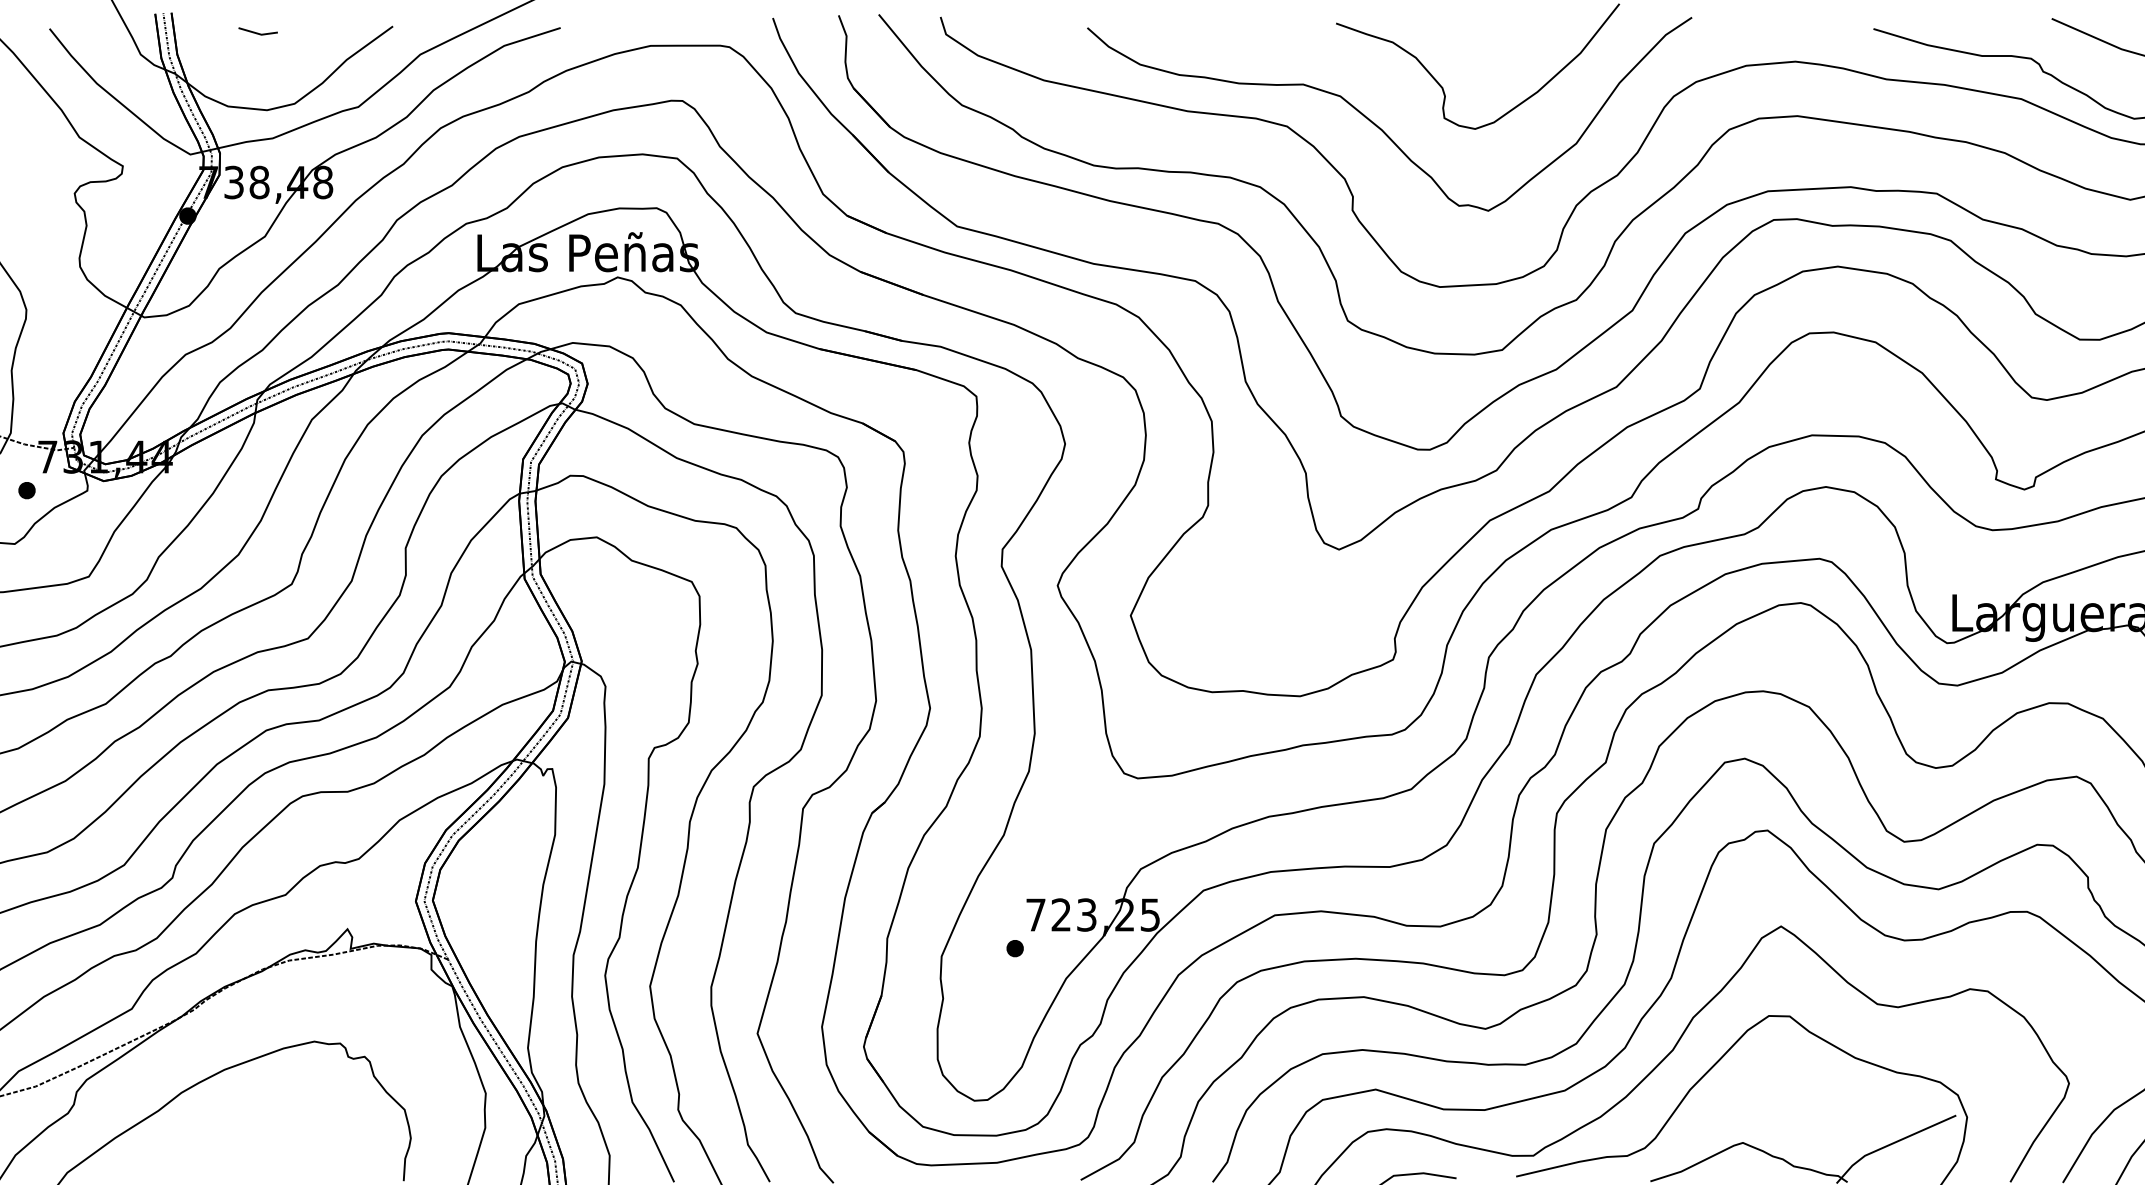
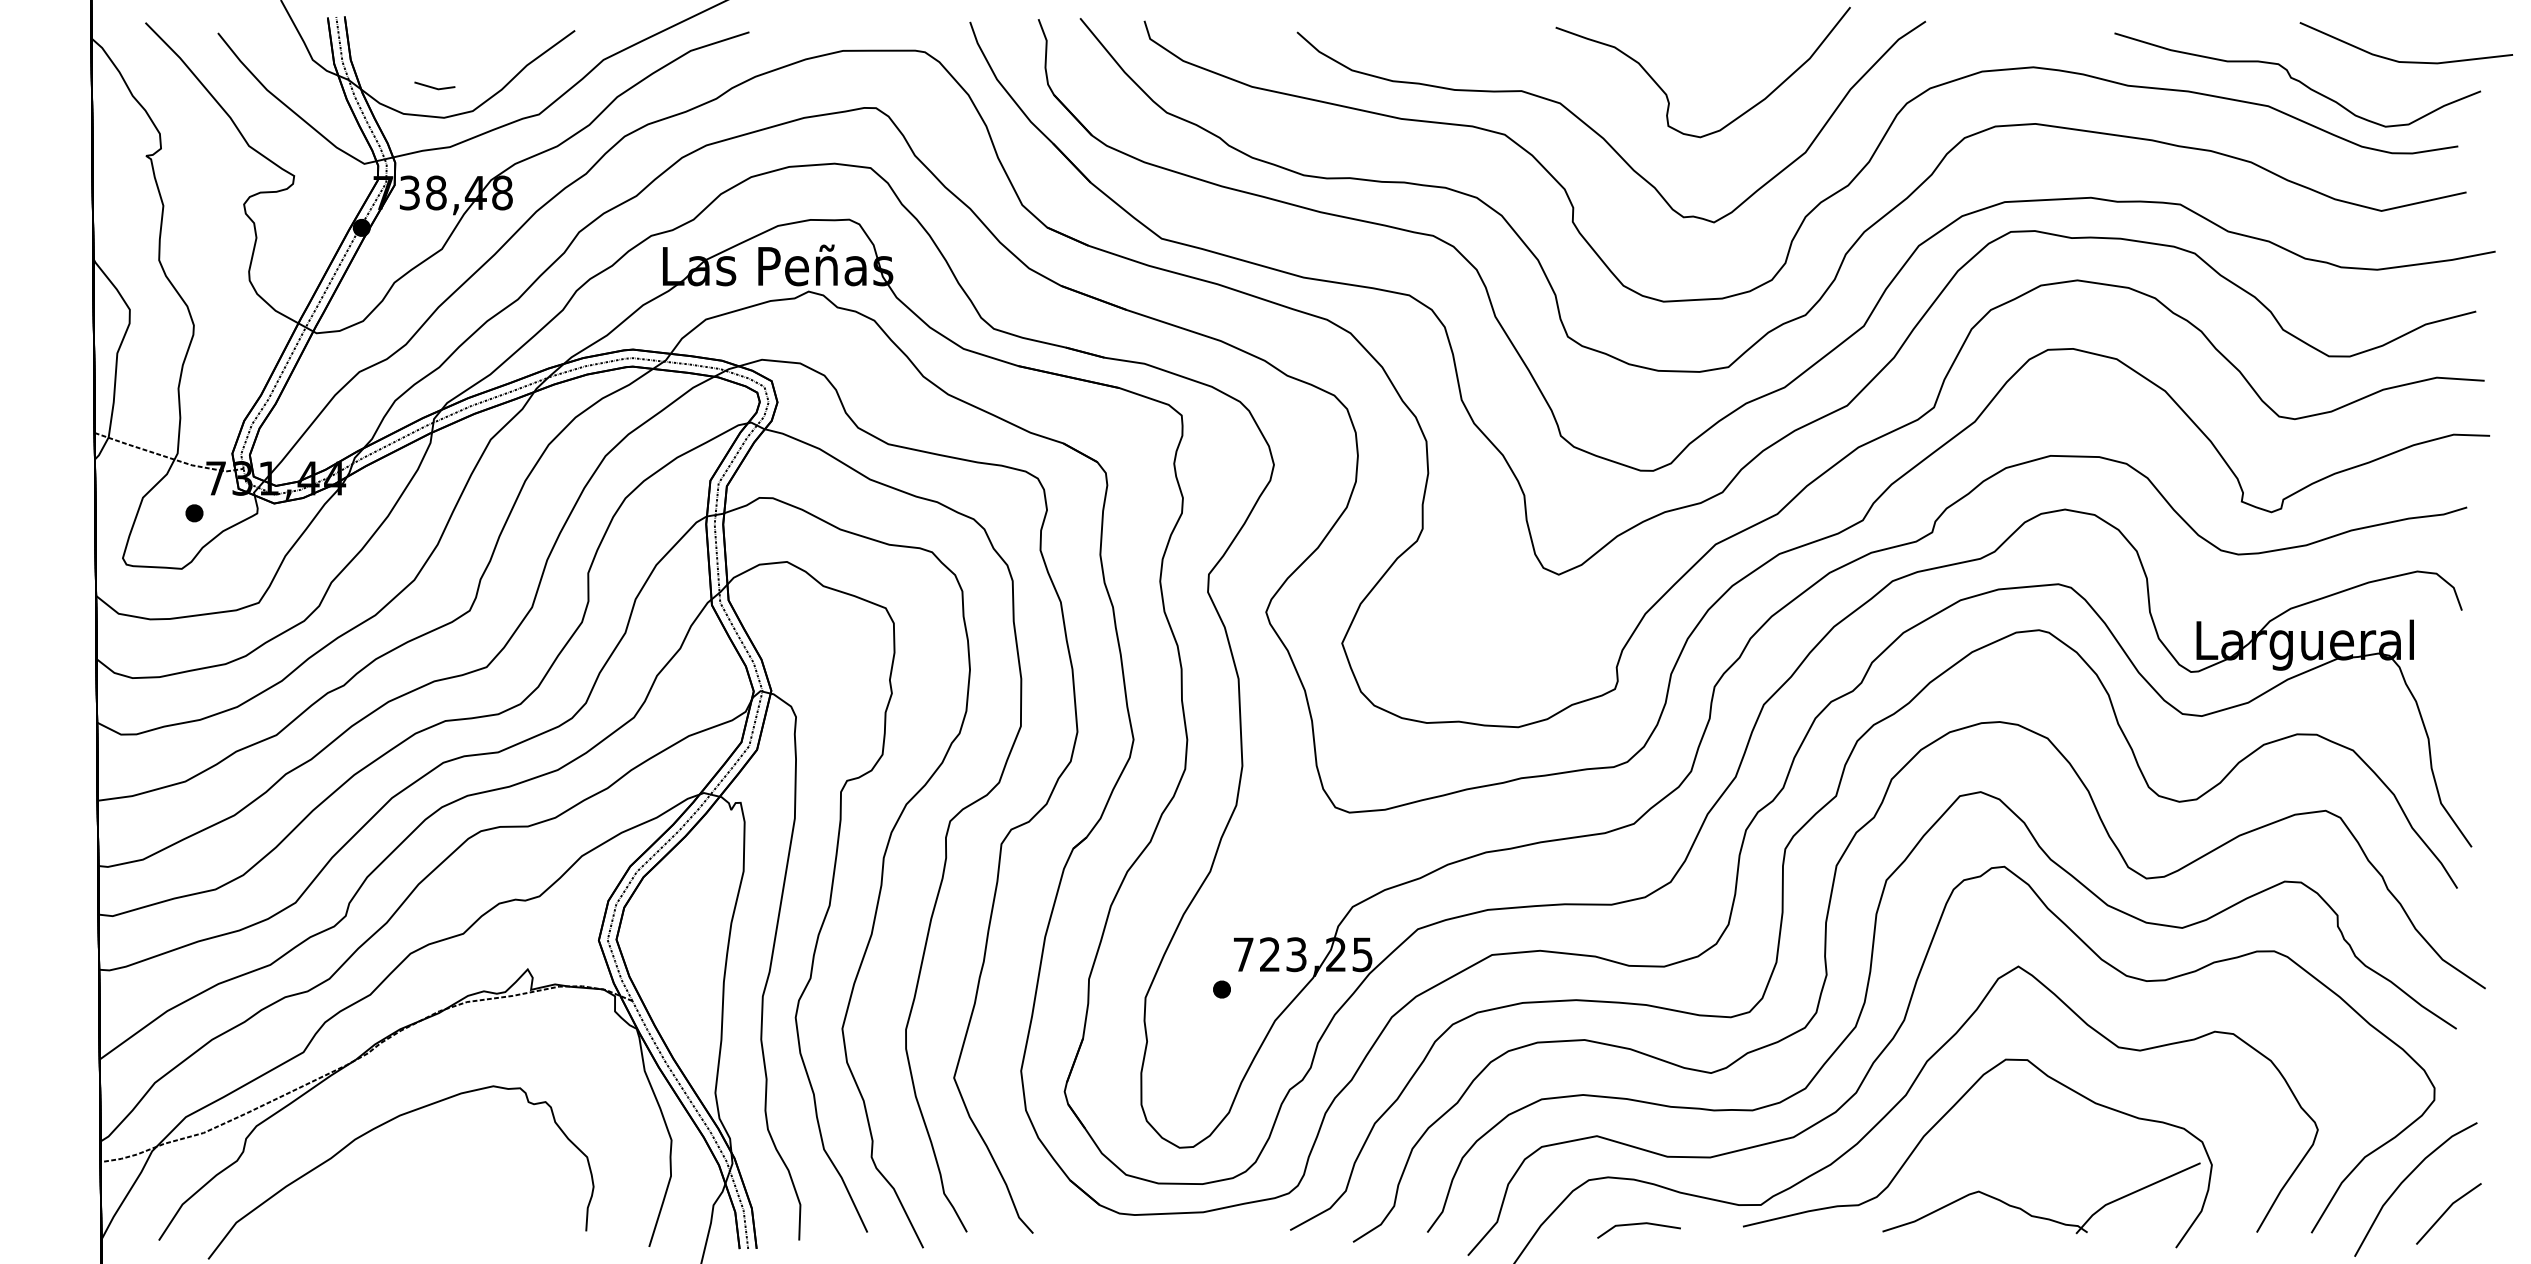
line: (257, 32) -> (434, 87), moved

